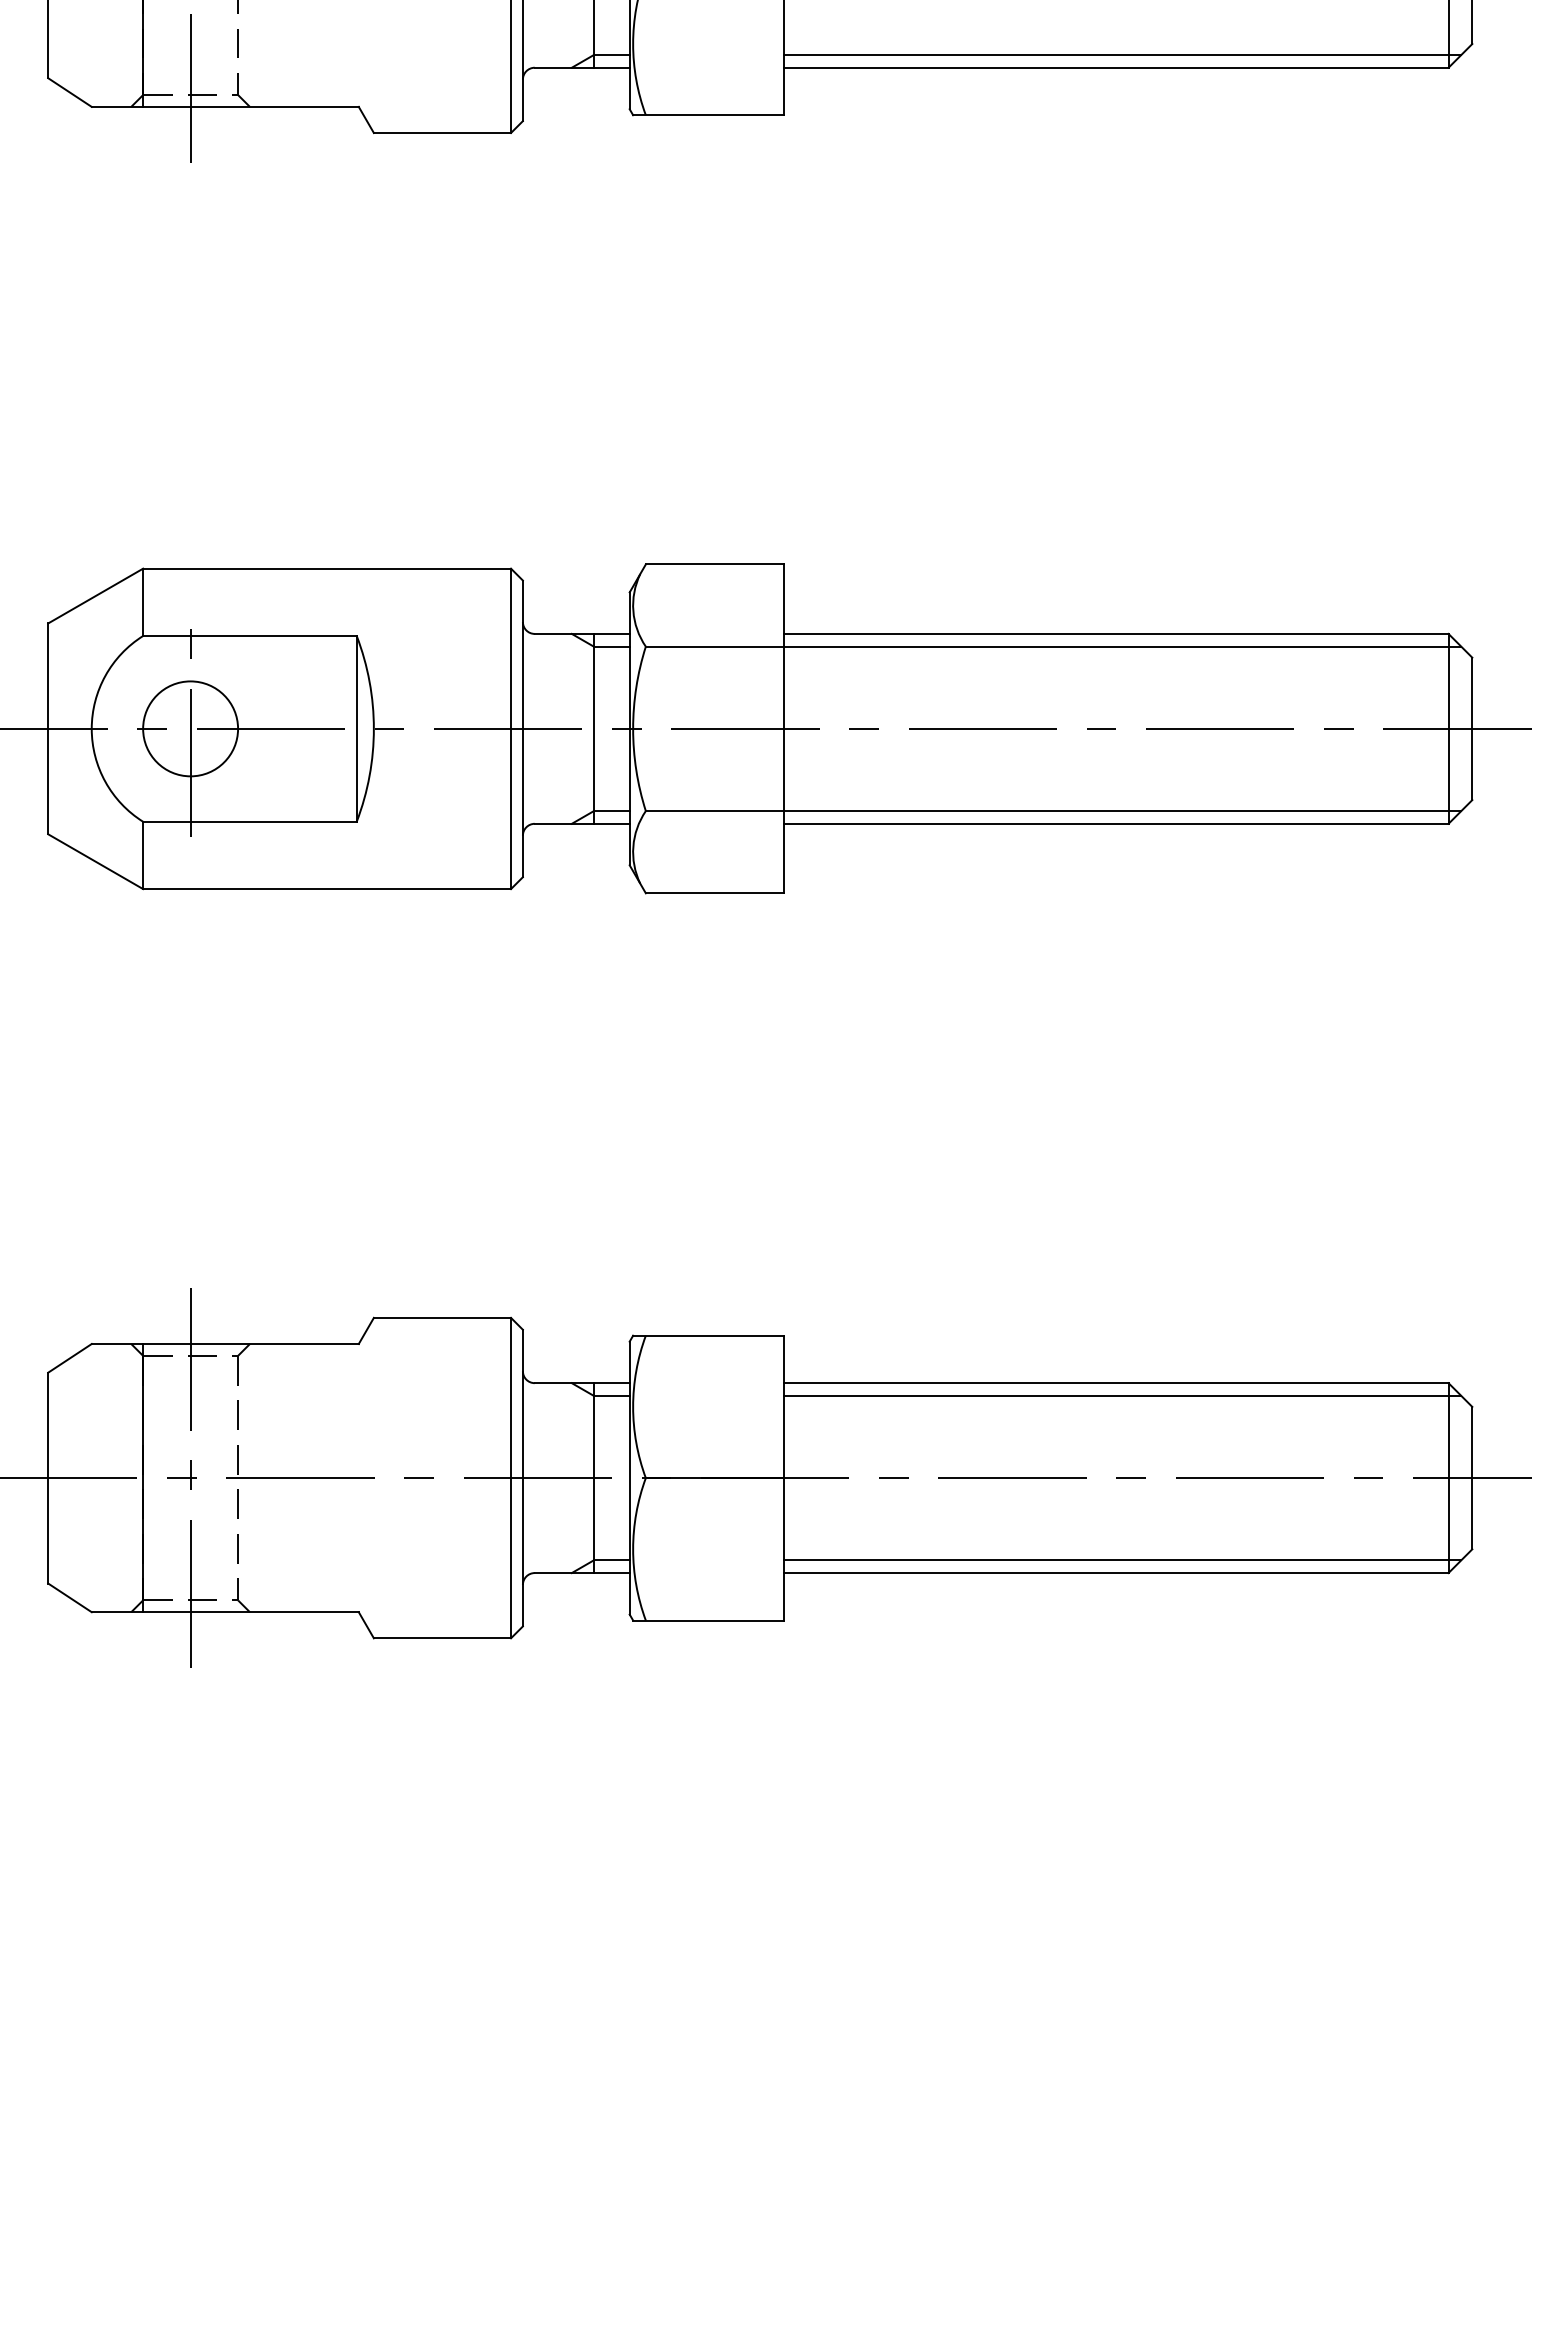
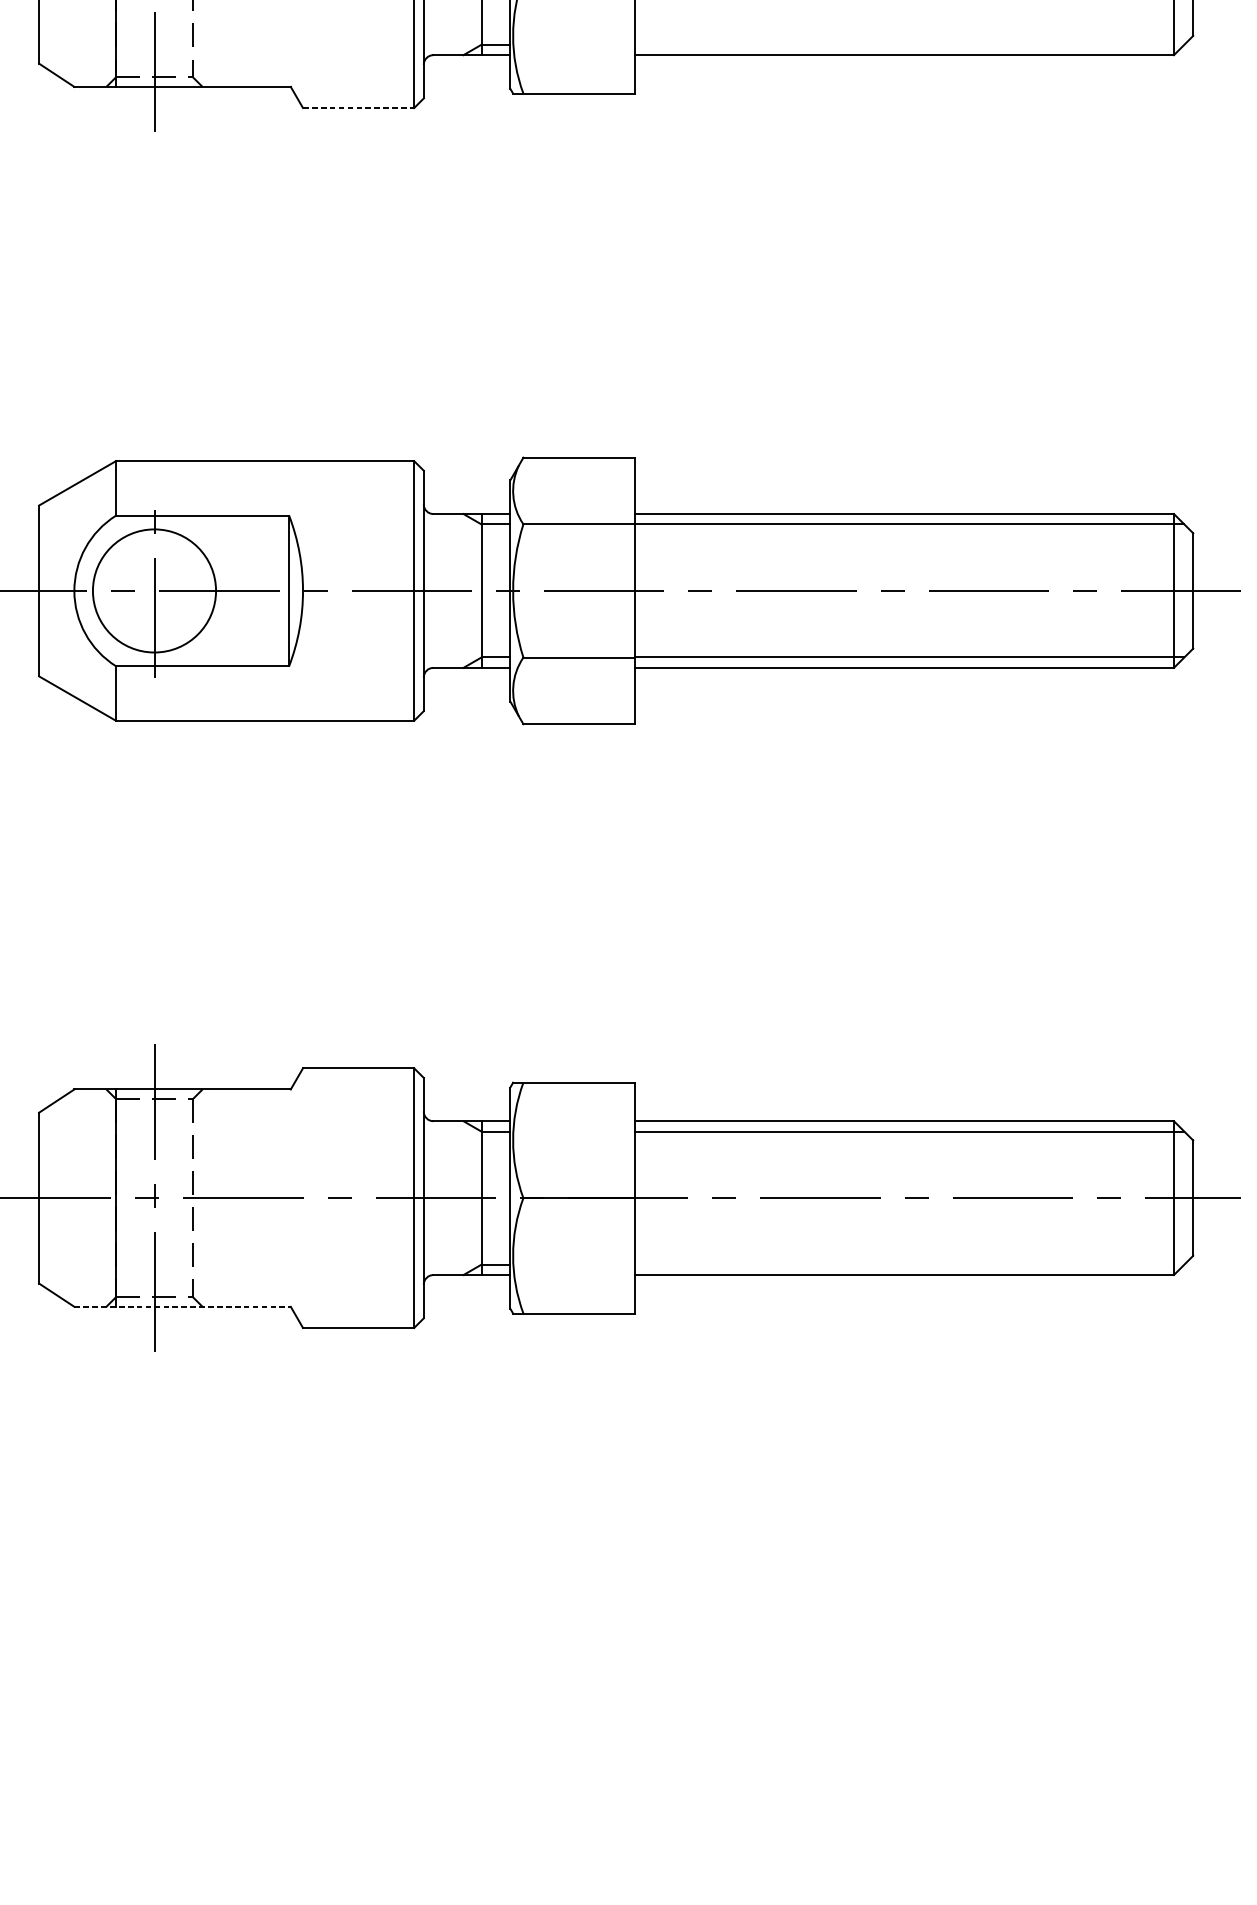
line: (1122, 54) -> (909, 44), removed
line: (442, 133) -> (358, 108), solid -> dashed
circle: (190, 728) -> (154, 590), size x1.6
line: (1122, 1560) -> (909, 1264), removed
line: (225, 1612) -> (182, 1307), solid -> dashed

